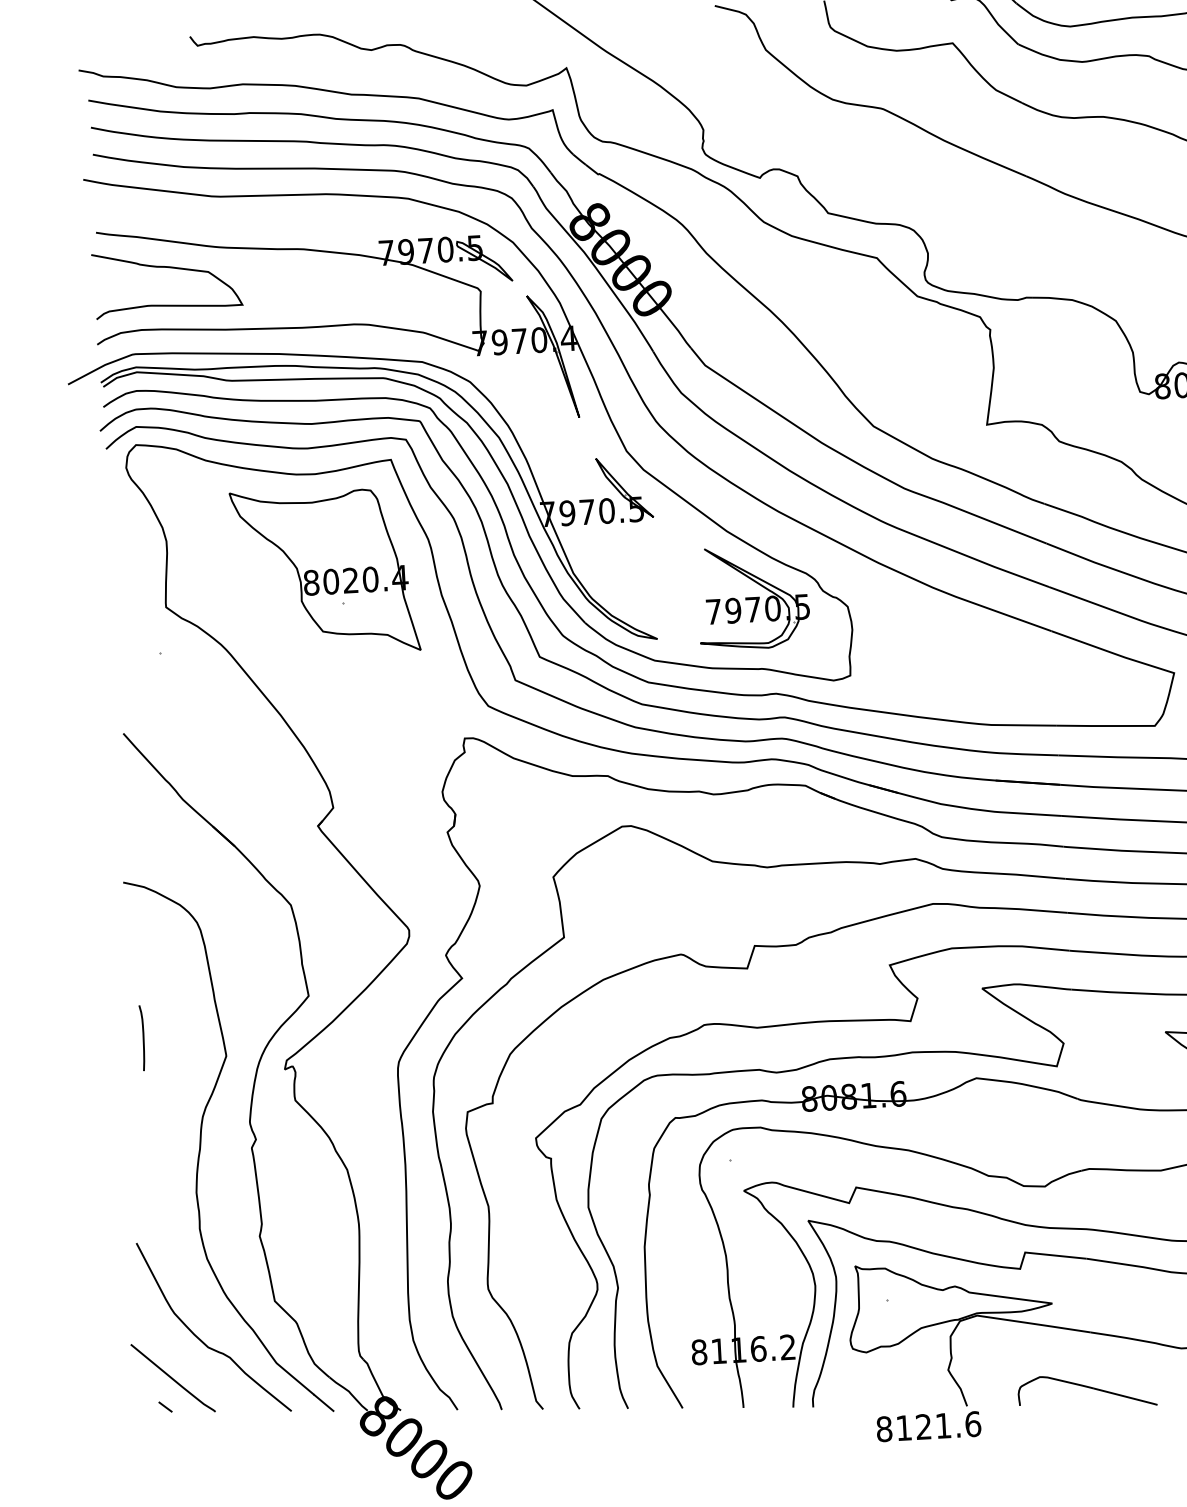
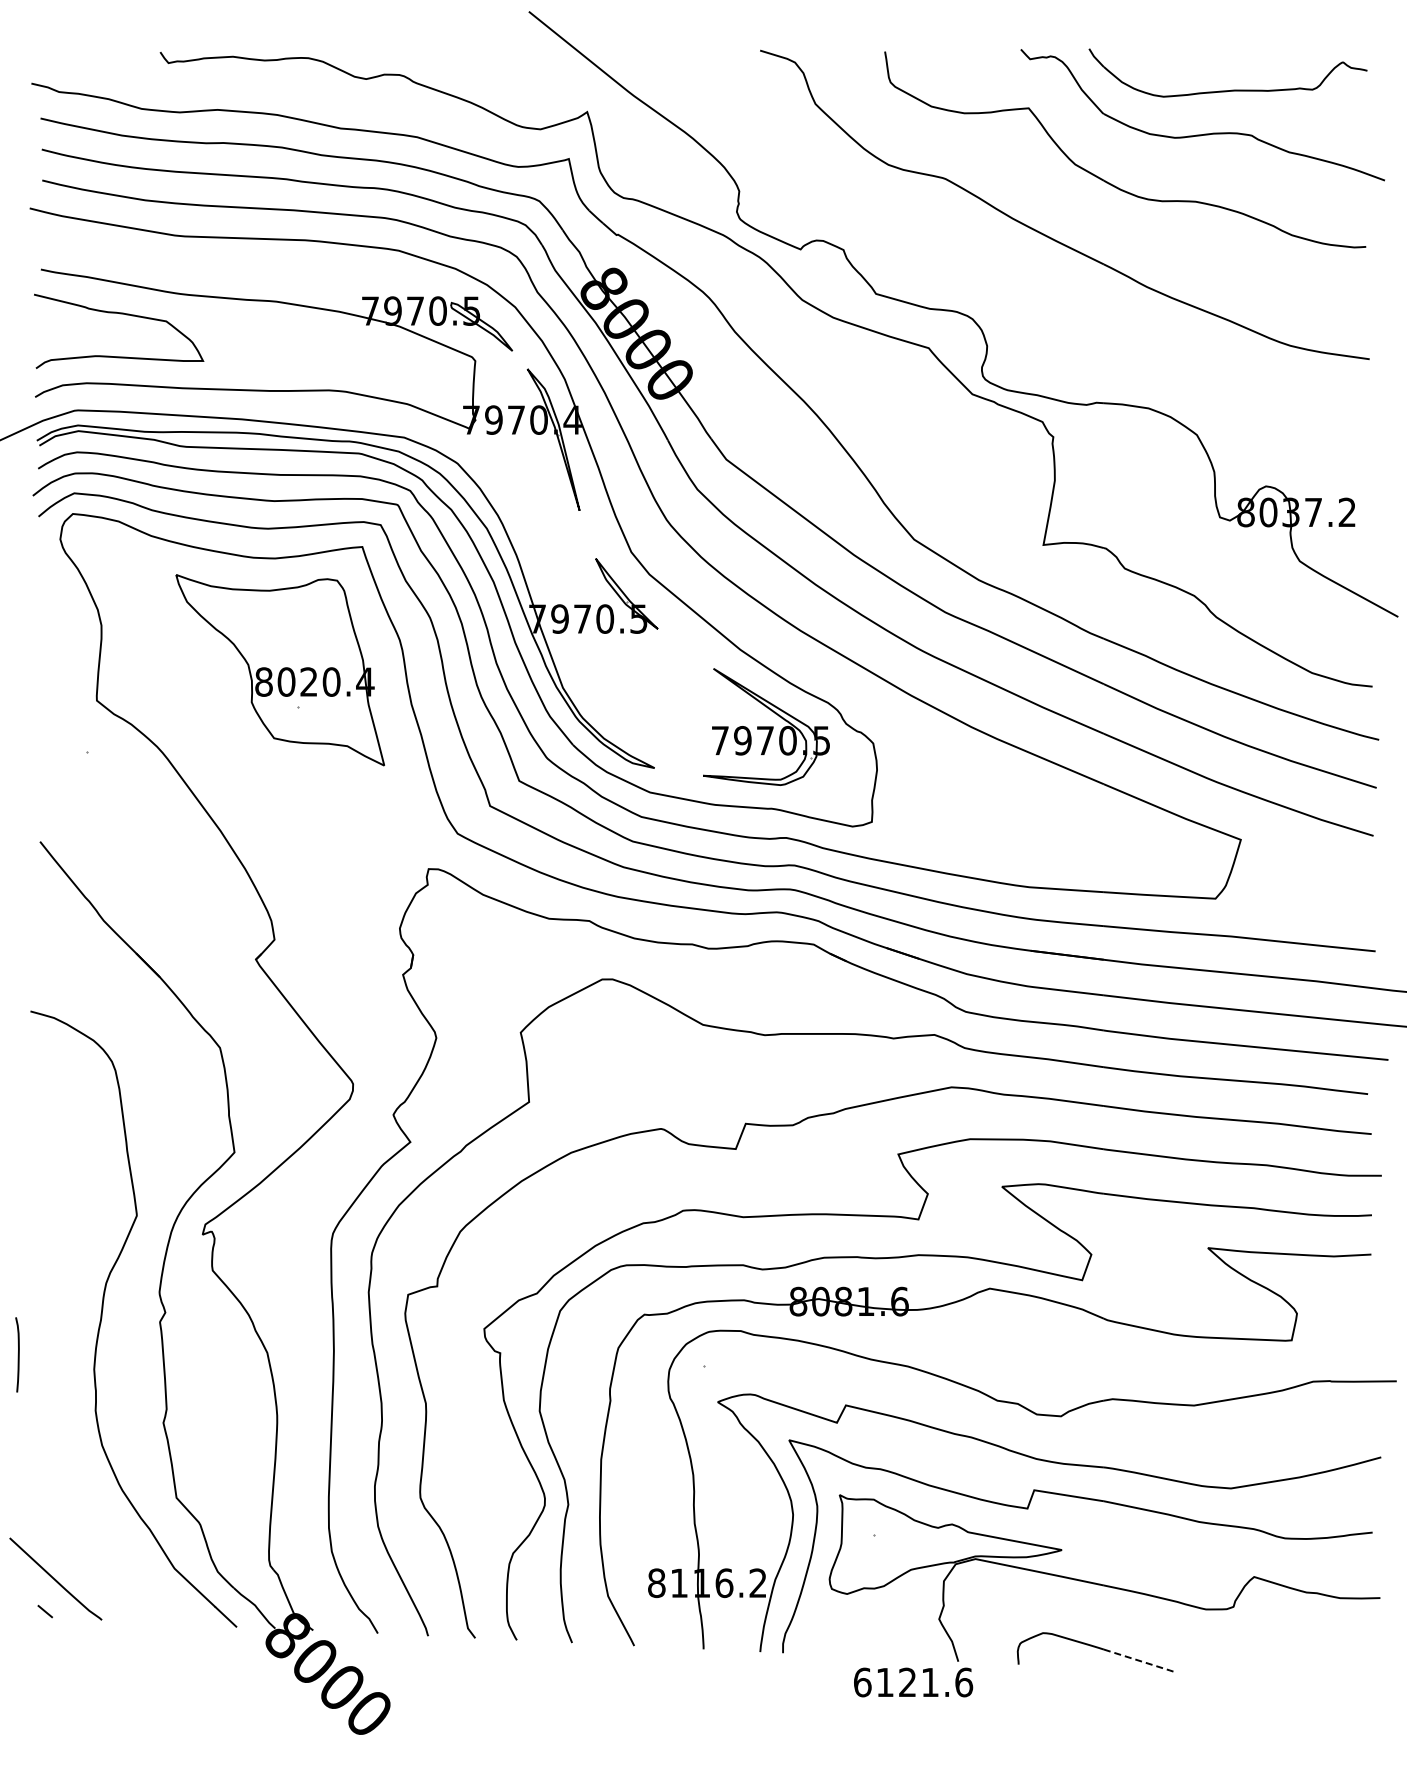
curve: (142, 1037) -> (17, 1354), moved
curve: (201, 1340) -> (90, 1537), removed
line: (1126, 1397) -> (1140, 1661), solid -> dashed
text: (884, 1429) -> (862, 1682), 8121.6 -> 6121.6

